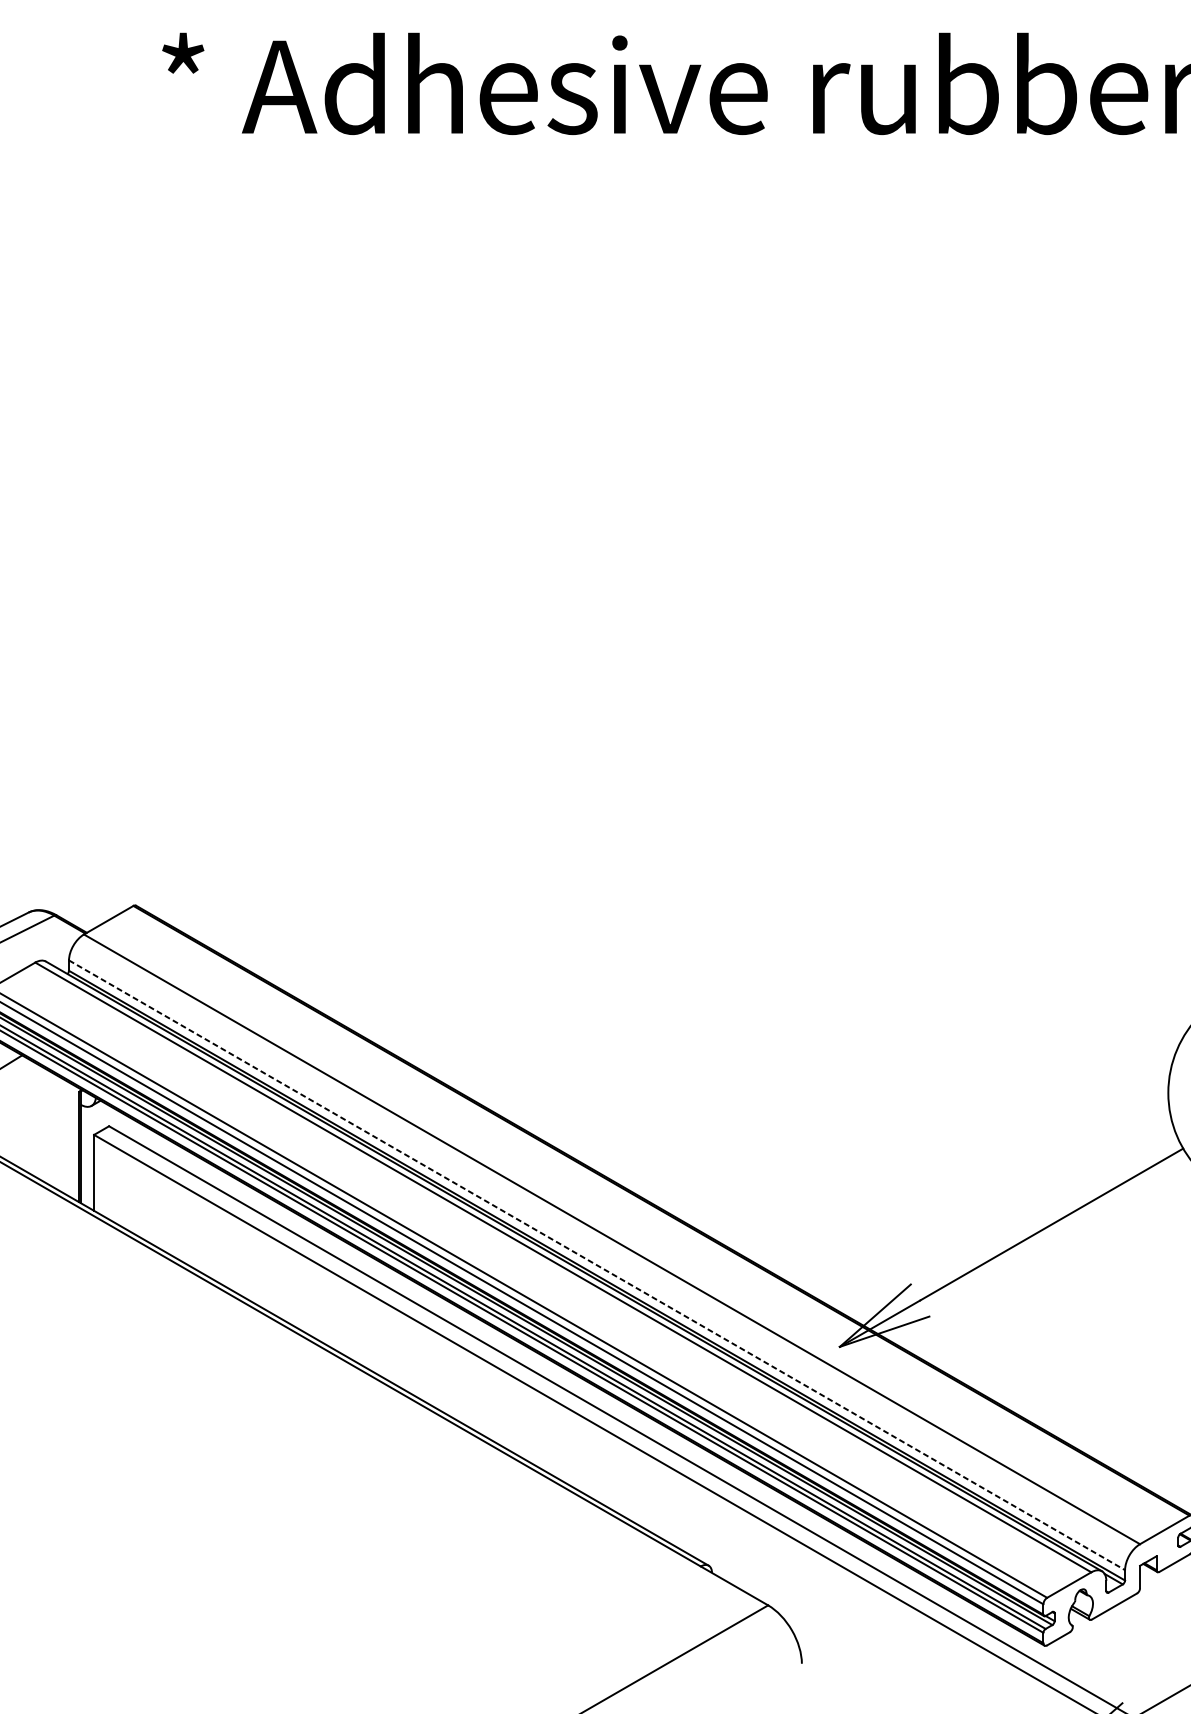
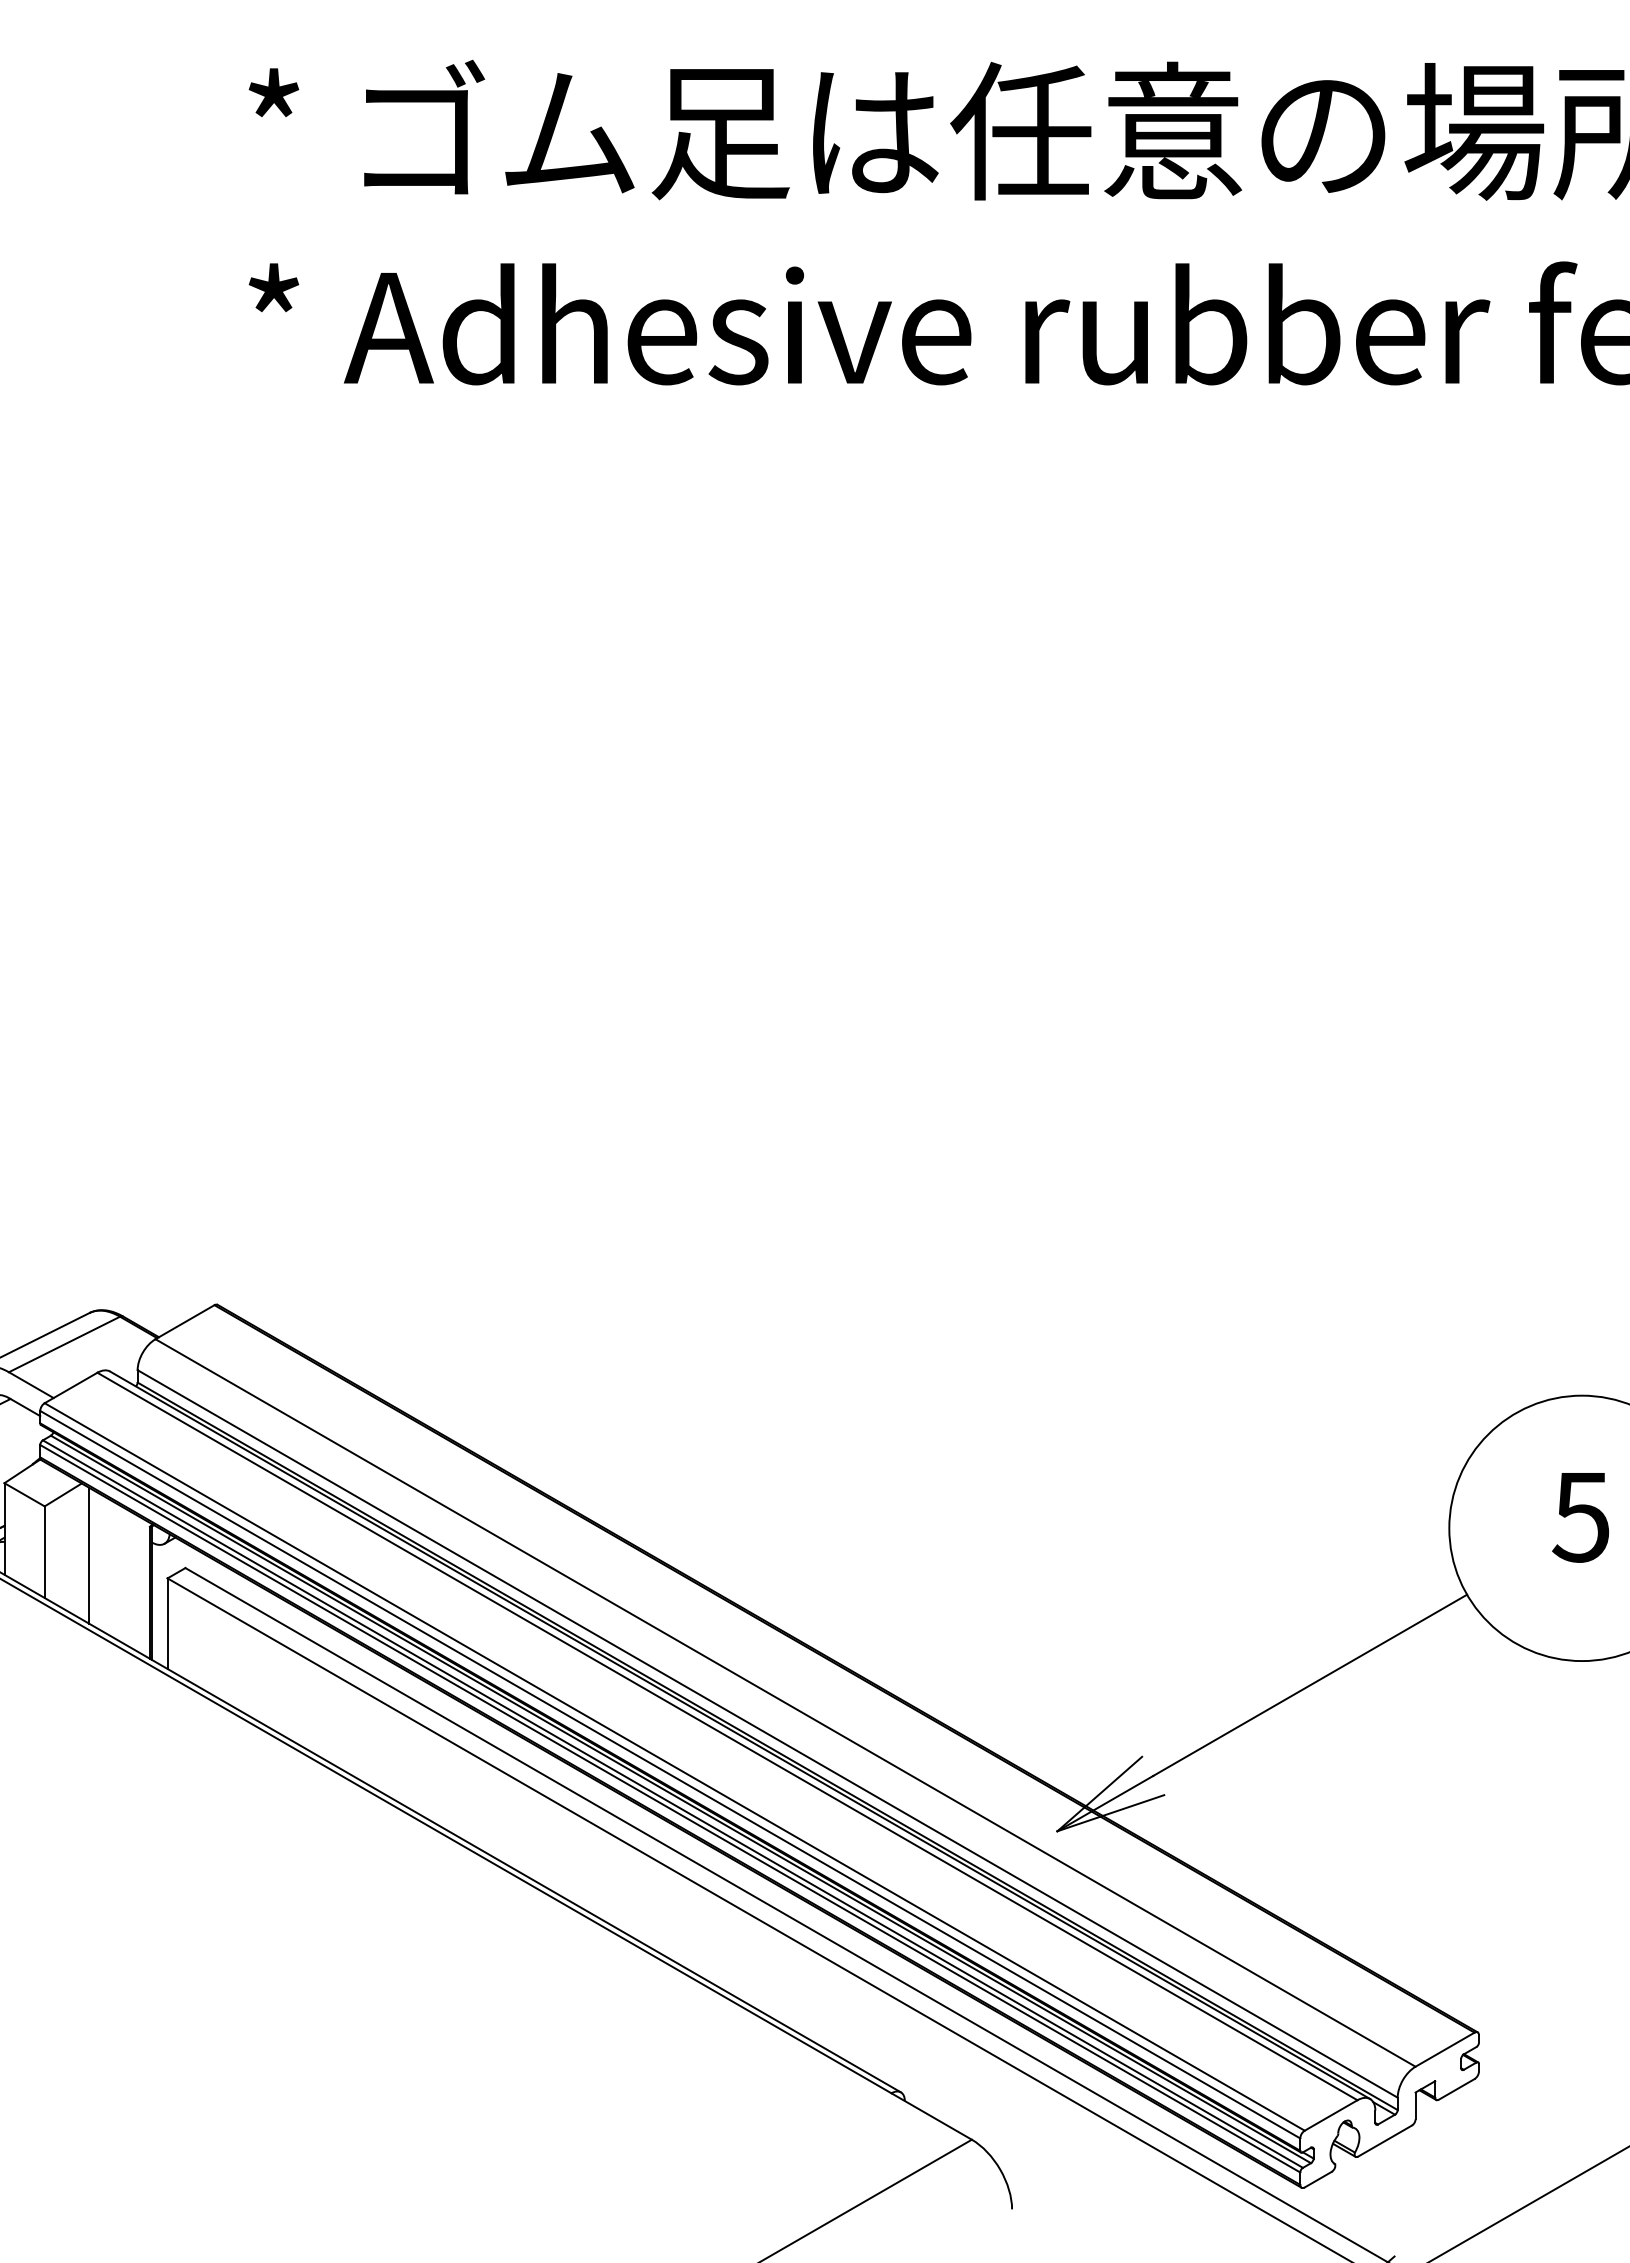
line: (28, 1115) -> (89, 1555), added
line: (597, 1265) -> (768, 1734), dashed -> solid

